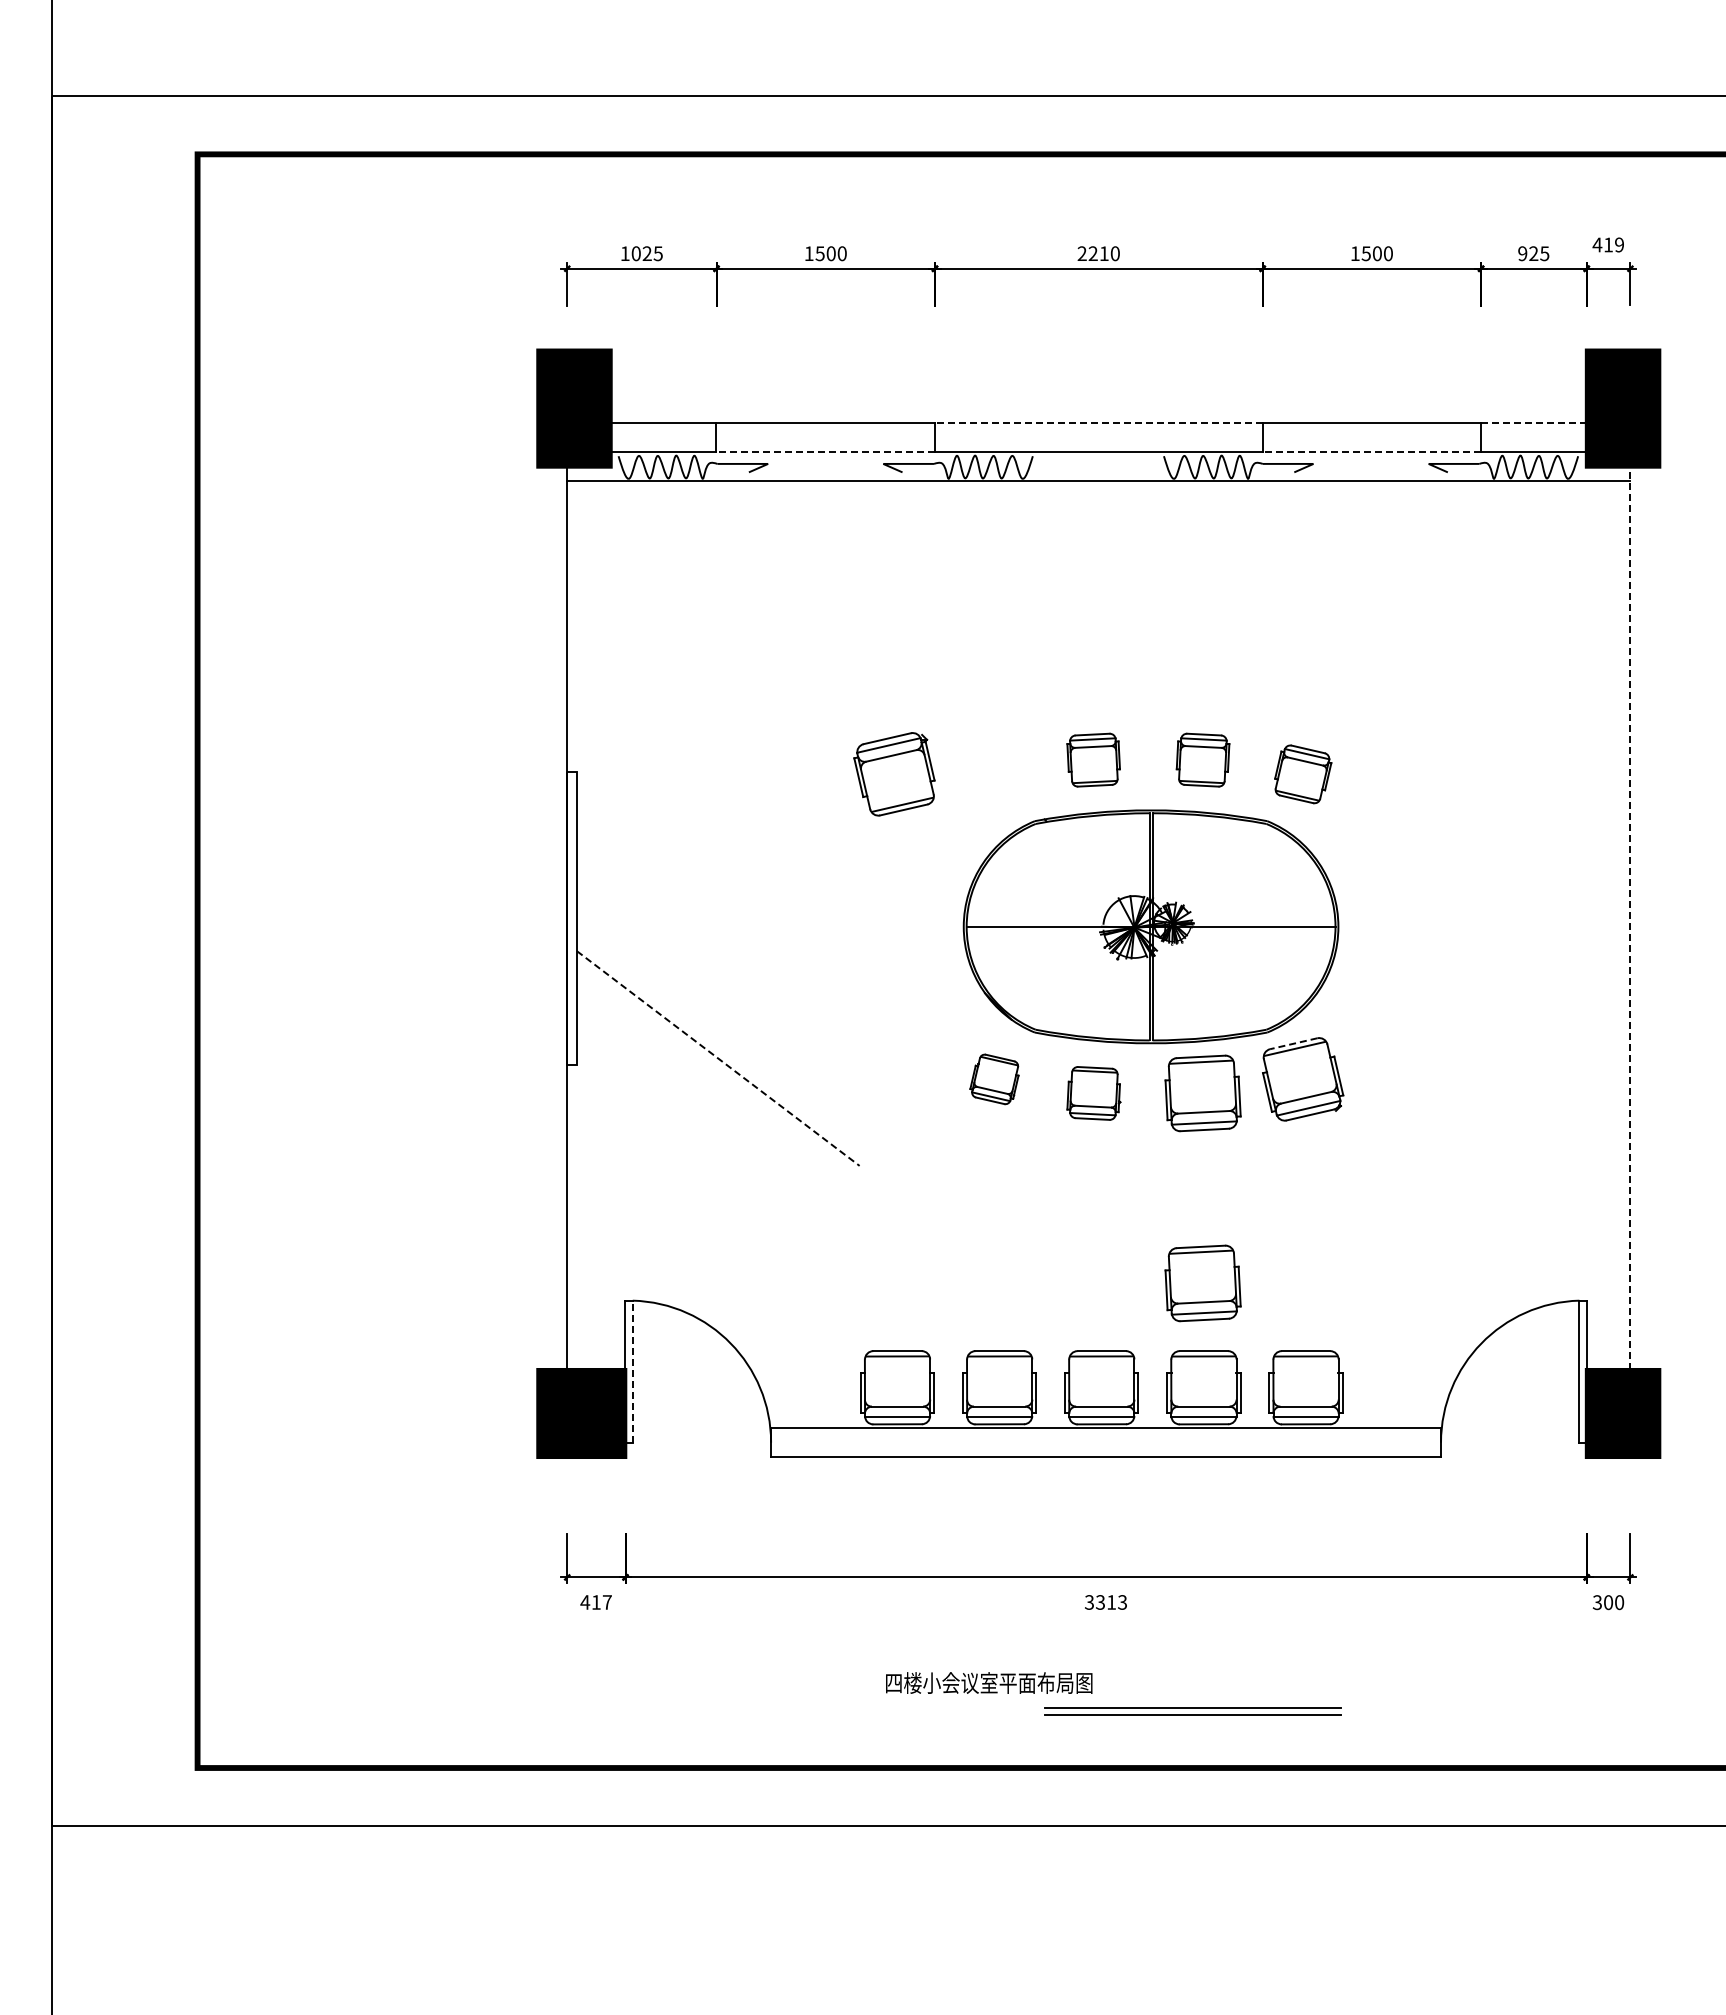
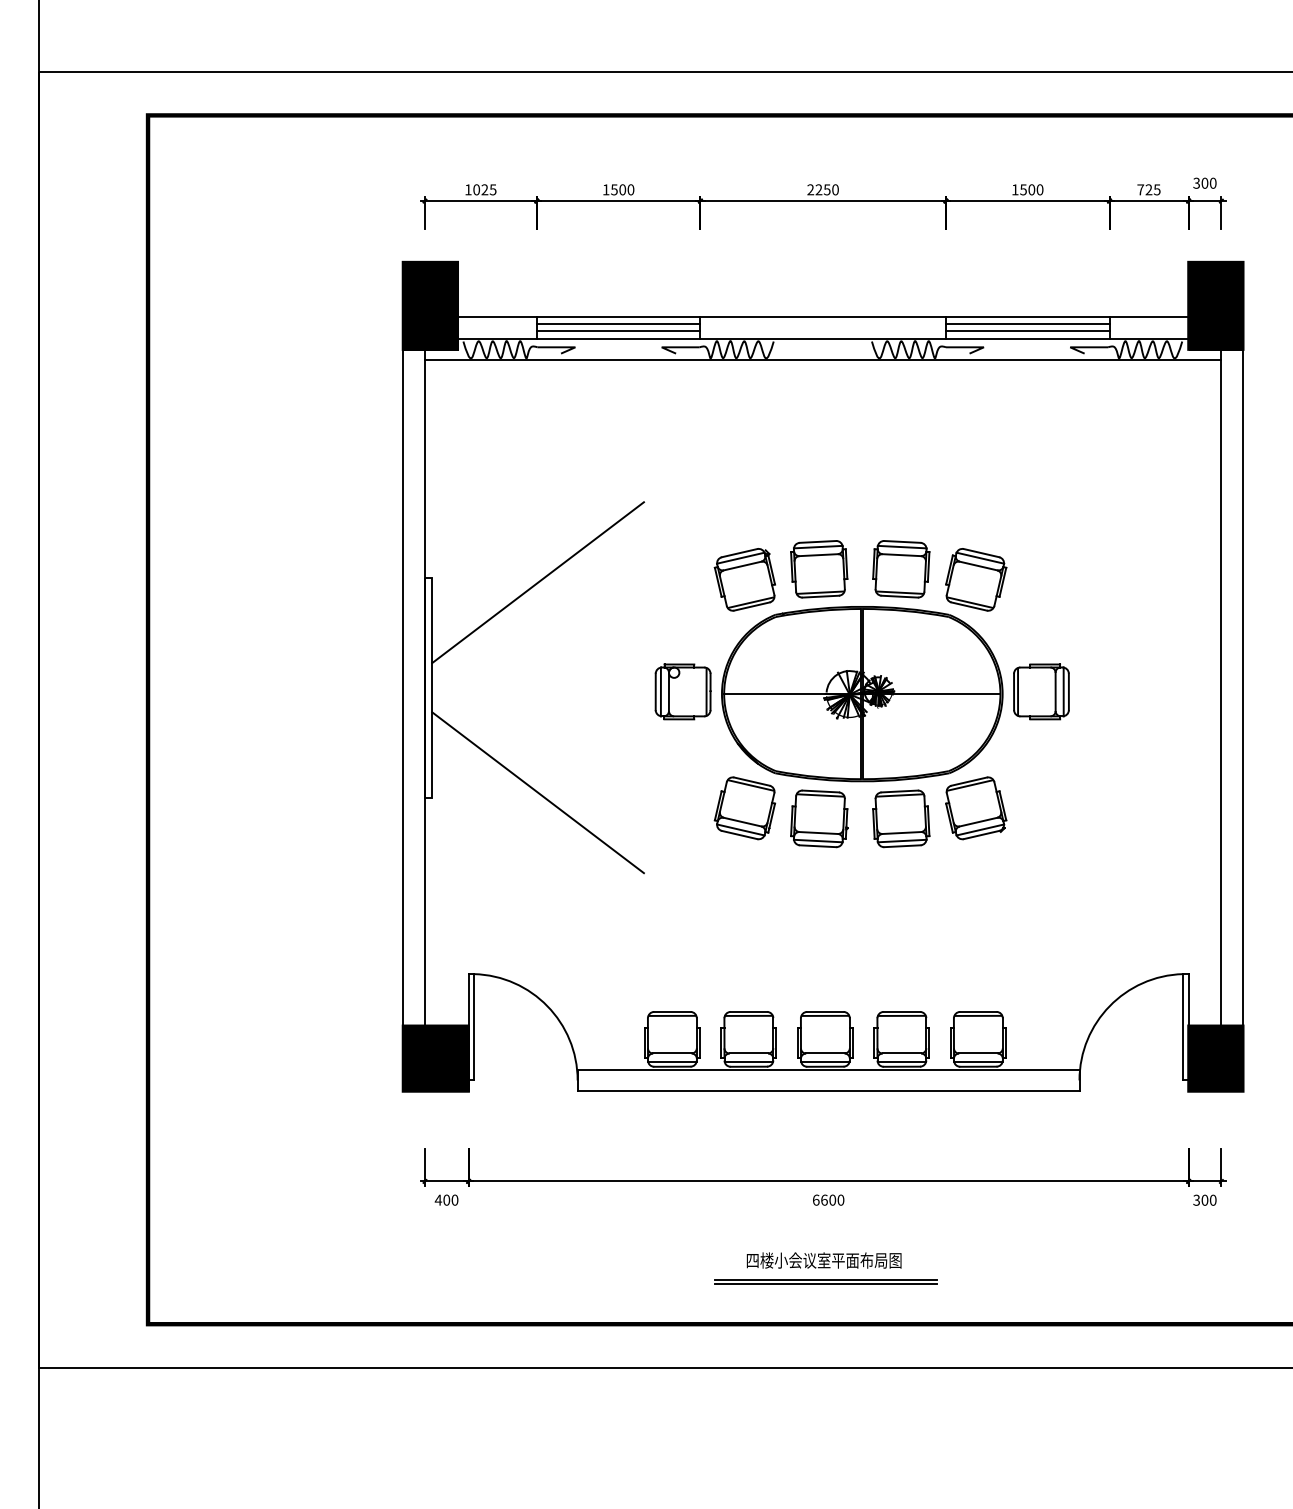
text: (1608, 244) -> (1204, 182), 419 -> 300
text: (1103, 253) -> (826, 189), 2210 -> 2250
text: (1522, 253) -> (1140, 189), 925 -> 725
line: (1098, 423) -> (822, 317), dashed -> solid
line: (1533, 423) -> (1148, 317), dashed -> solid
line: (825, 432) -> (618, 323), added
line: (1371, 432) -> (1027, 323), added
line: (825, 442) -> (618, 331), added
line: (1371, 442) -> (1027, 331), added
line: (825, 452) -> (618, 338), dashed -> solid
line: (1371, 452) -> (1027, 338), dashed -> solid
part: (1093, 759) -> (819, 568), size x1.43
part: (1202, 759) -> (900, 568), size x1.43
part: (894, 774) -> (745, 579), moved
part: (1303, 774) -> (976, 579), size x1.43
line: (717, 777) -> (537, 582), added
line: (538, 917) -> (403, 687), added
line: (1630, 917) -> (1221, 687), dashed -> solid
line: (1659, 917) -> (1243, 687), added
part: (911, 923) -> (682, 691), added
part: (1389, 923) -> (1040, 691), added
line: (1293, 1043) -> (968, 781), dashed -> solid
line: (718, 1058) -> (538, 792), dashed -> solid
part: (994, 1079) -> (745, 808), size x1.67
part: (1093, 1093) -> (819, 818), size x1.43
part: (1202, 1283) -> (900, 961), removed
line: (632, 1371) -> (473, 1027), dashed -> solid
text: (601, 1602) -> (450, 1200), 417 -> 400
text: (1106, 1602) -> (828, 1200), 3313 -> 6600
text: (989, 1682) -> (824, 1260), moved
part: (1192, 1711) -> (825, 1281), moved

